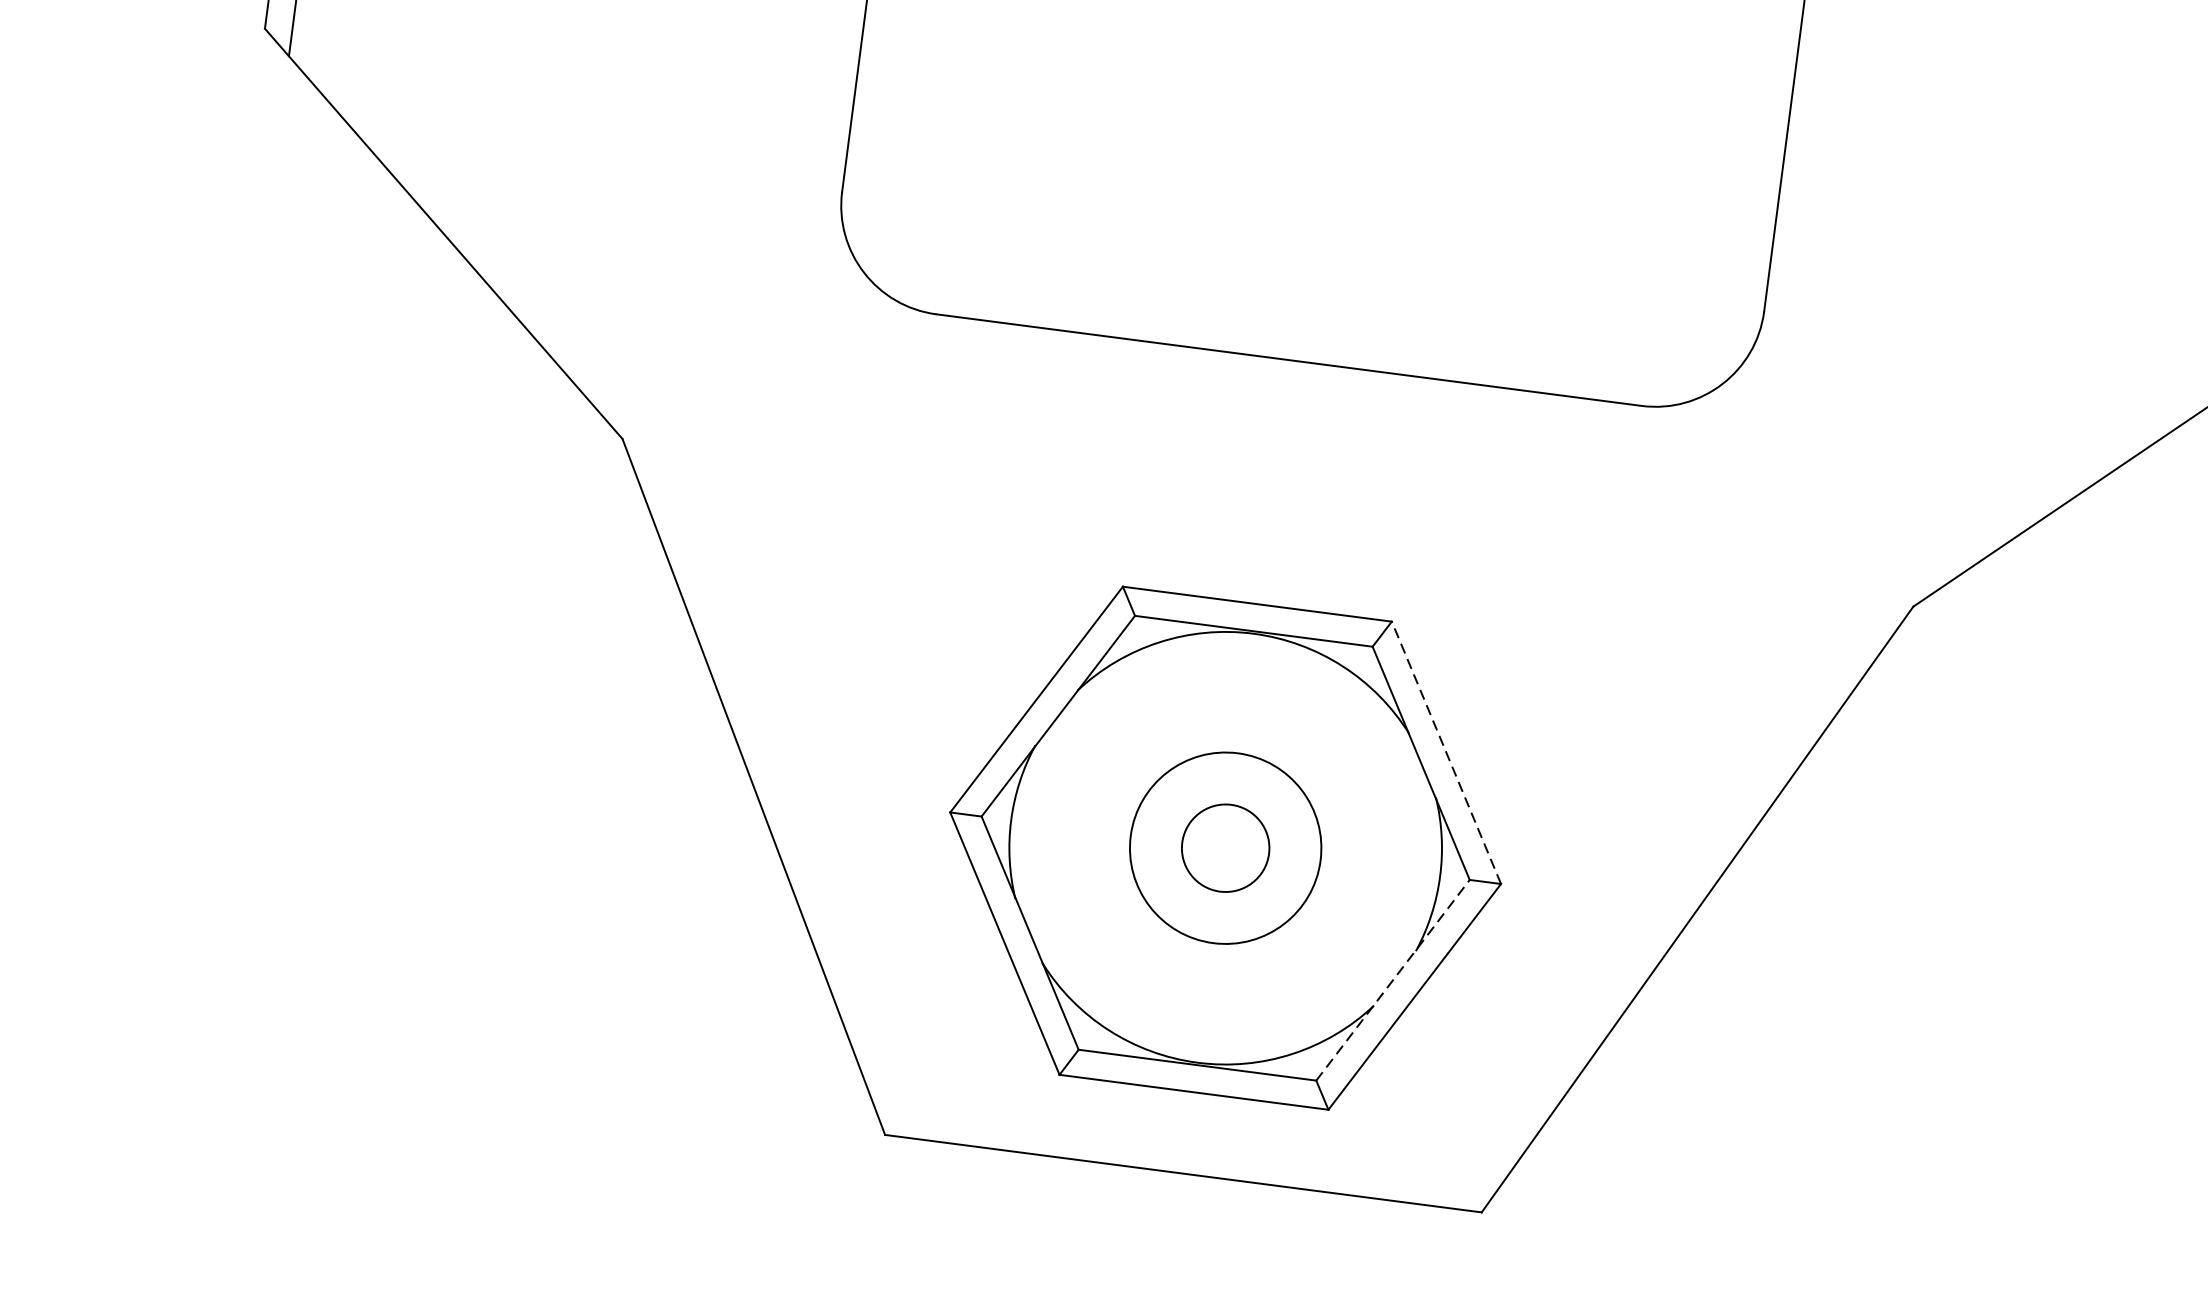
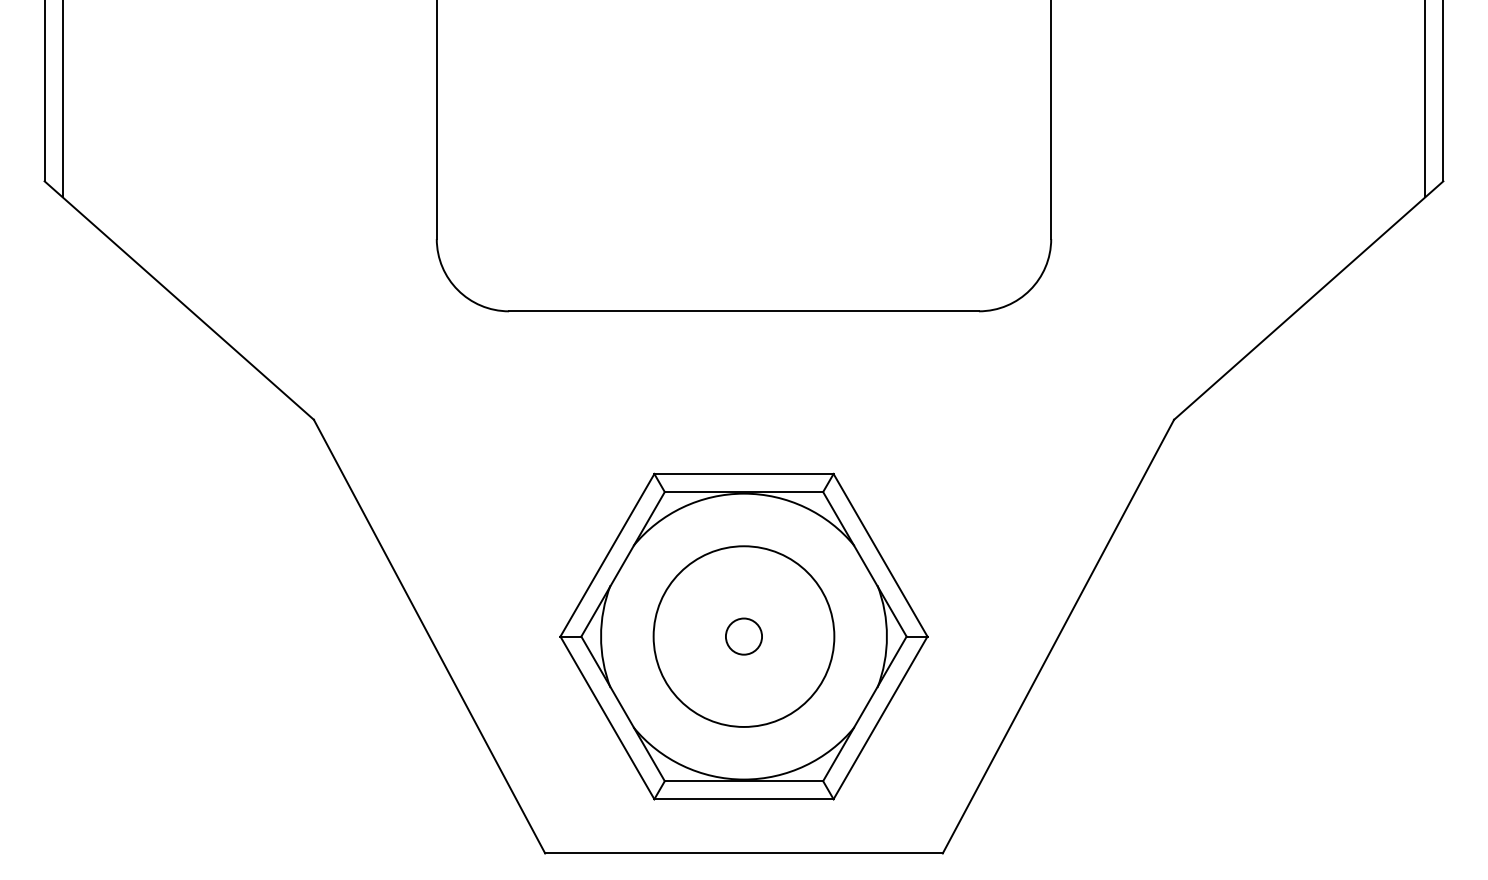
line: (1446, 753) -> (880, 555), dashed -> solid
circle: (1224, 847) -> (743, 636), size x0.62
circle: (1224, 847) -> (743, 636), size x1.43
line: (1393, 979) -> (865, 708), dashed -> solid

